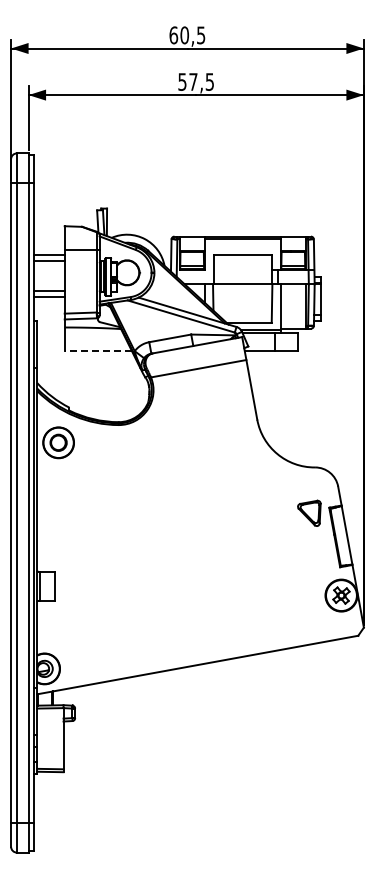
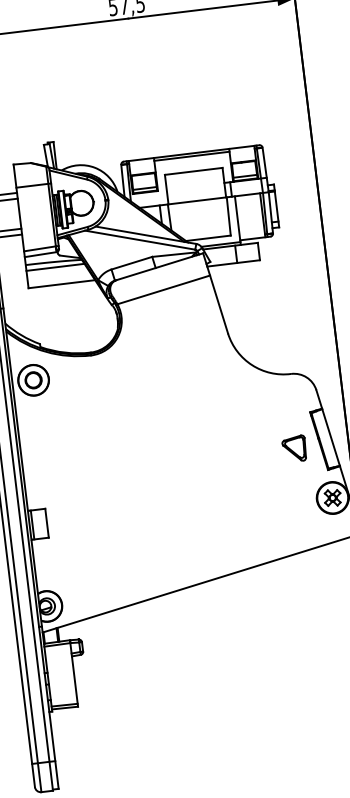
line: (93, 333) -> (55, 267), added
line: (98, 350) -> (62, 283), dashed -> solid
part: (309, 512) -> (294, 448), moved

